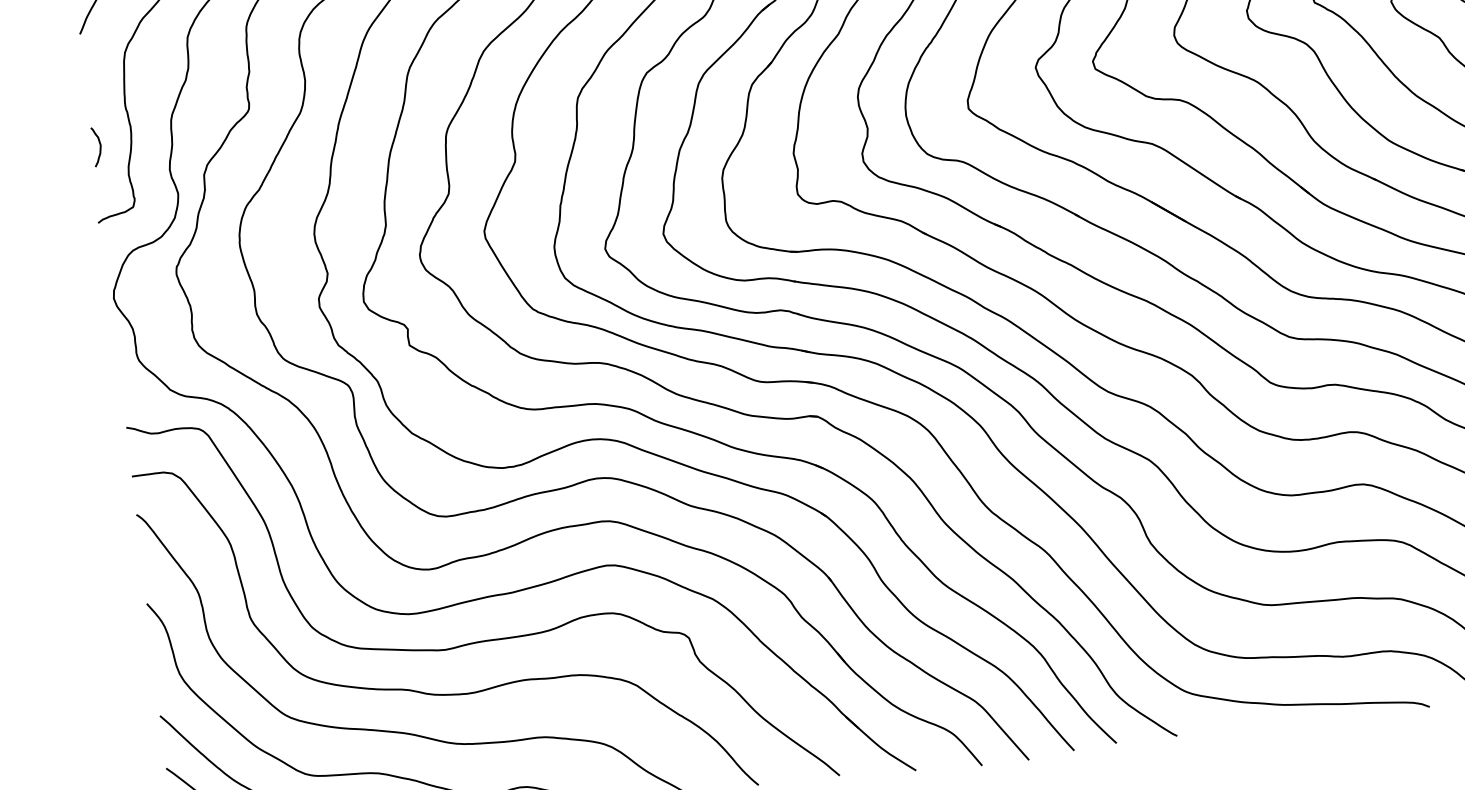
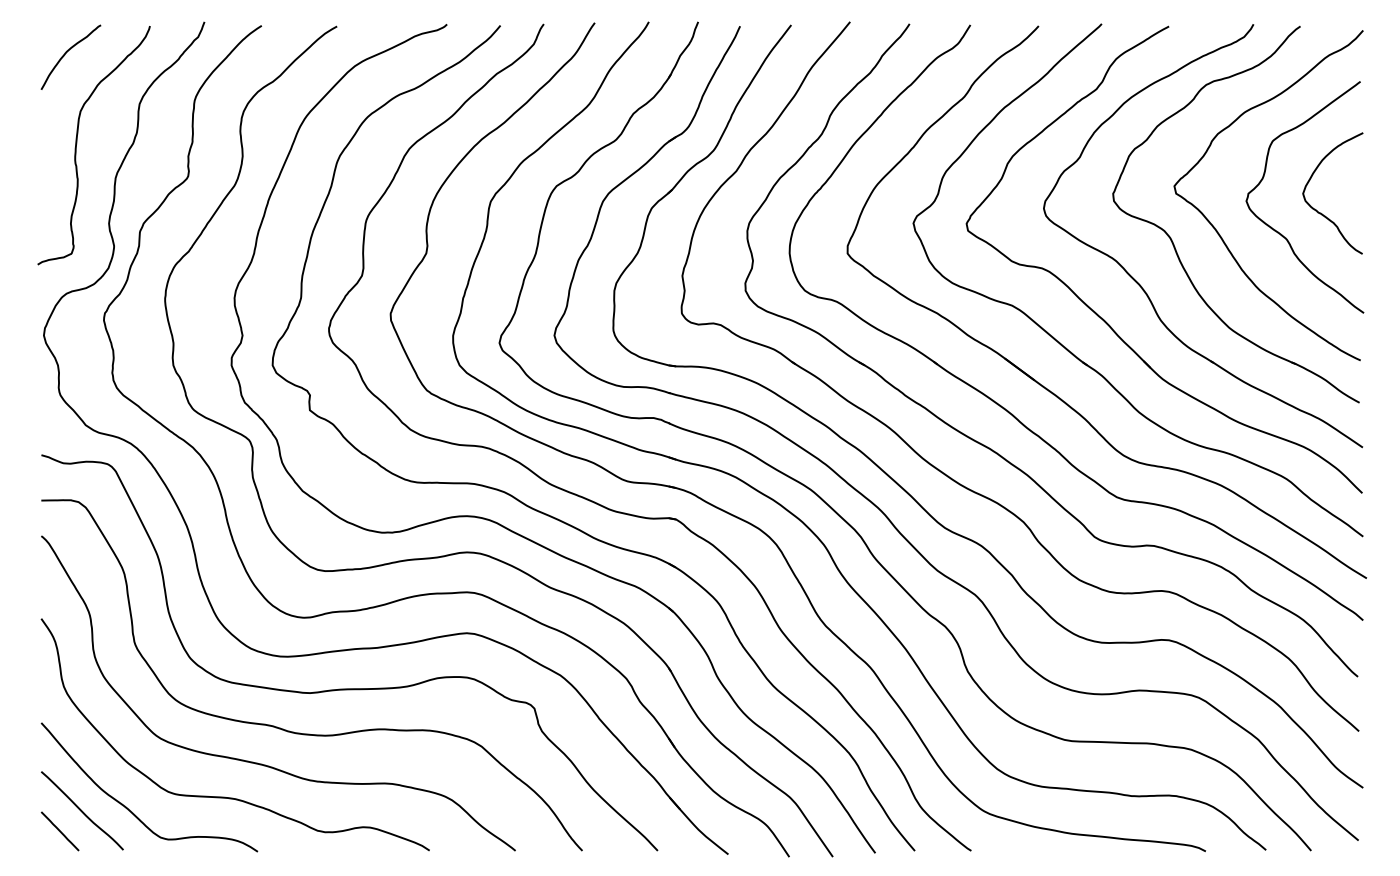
curve: (99, 146) -> (47, 194), removed

